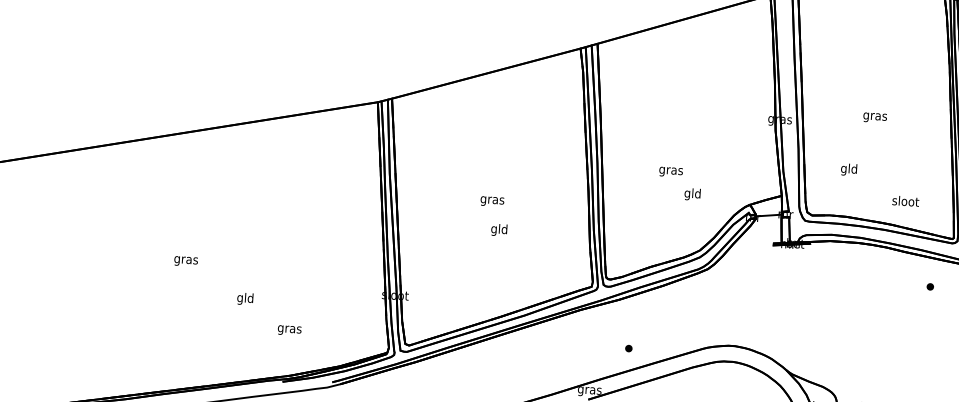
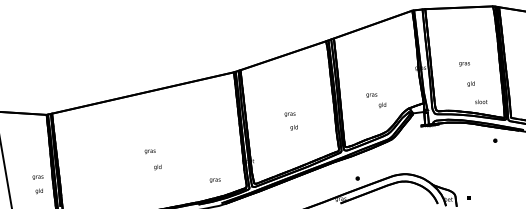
text: (847, 168) -> (470, 83), moved
text: (244, 299) -> (157, 167), moved
text: (288, 330) -> (214, 180), moved

